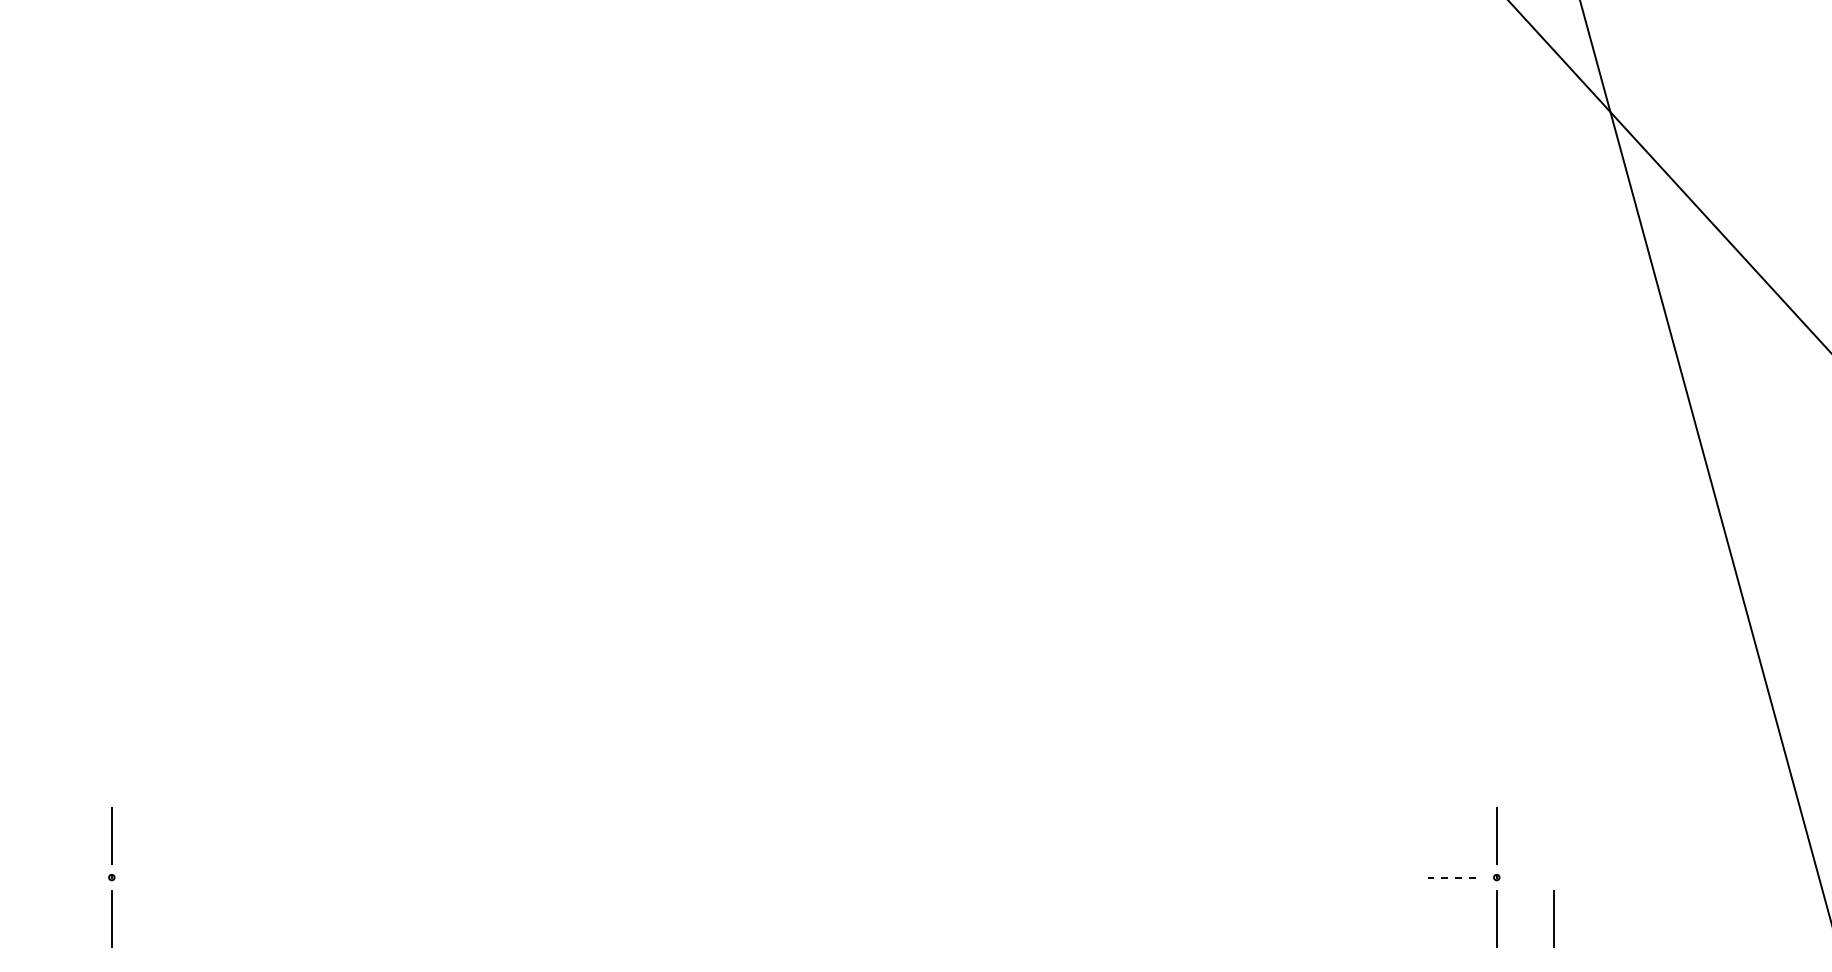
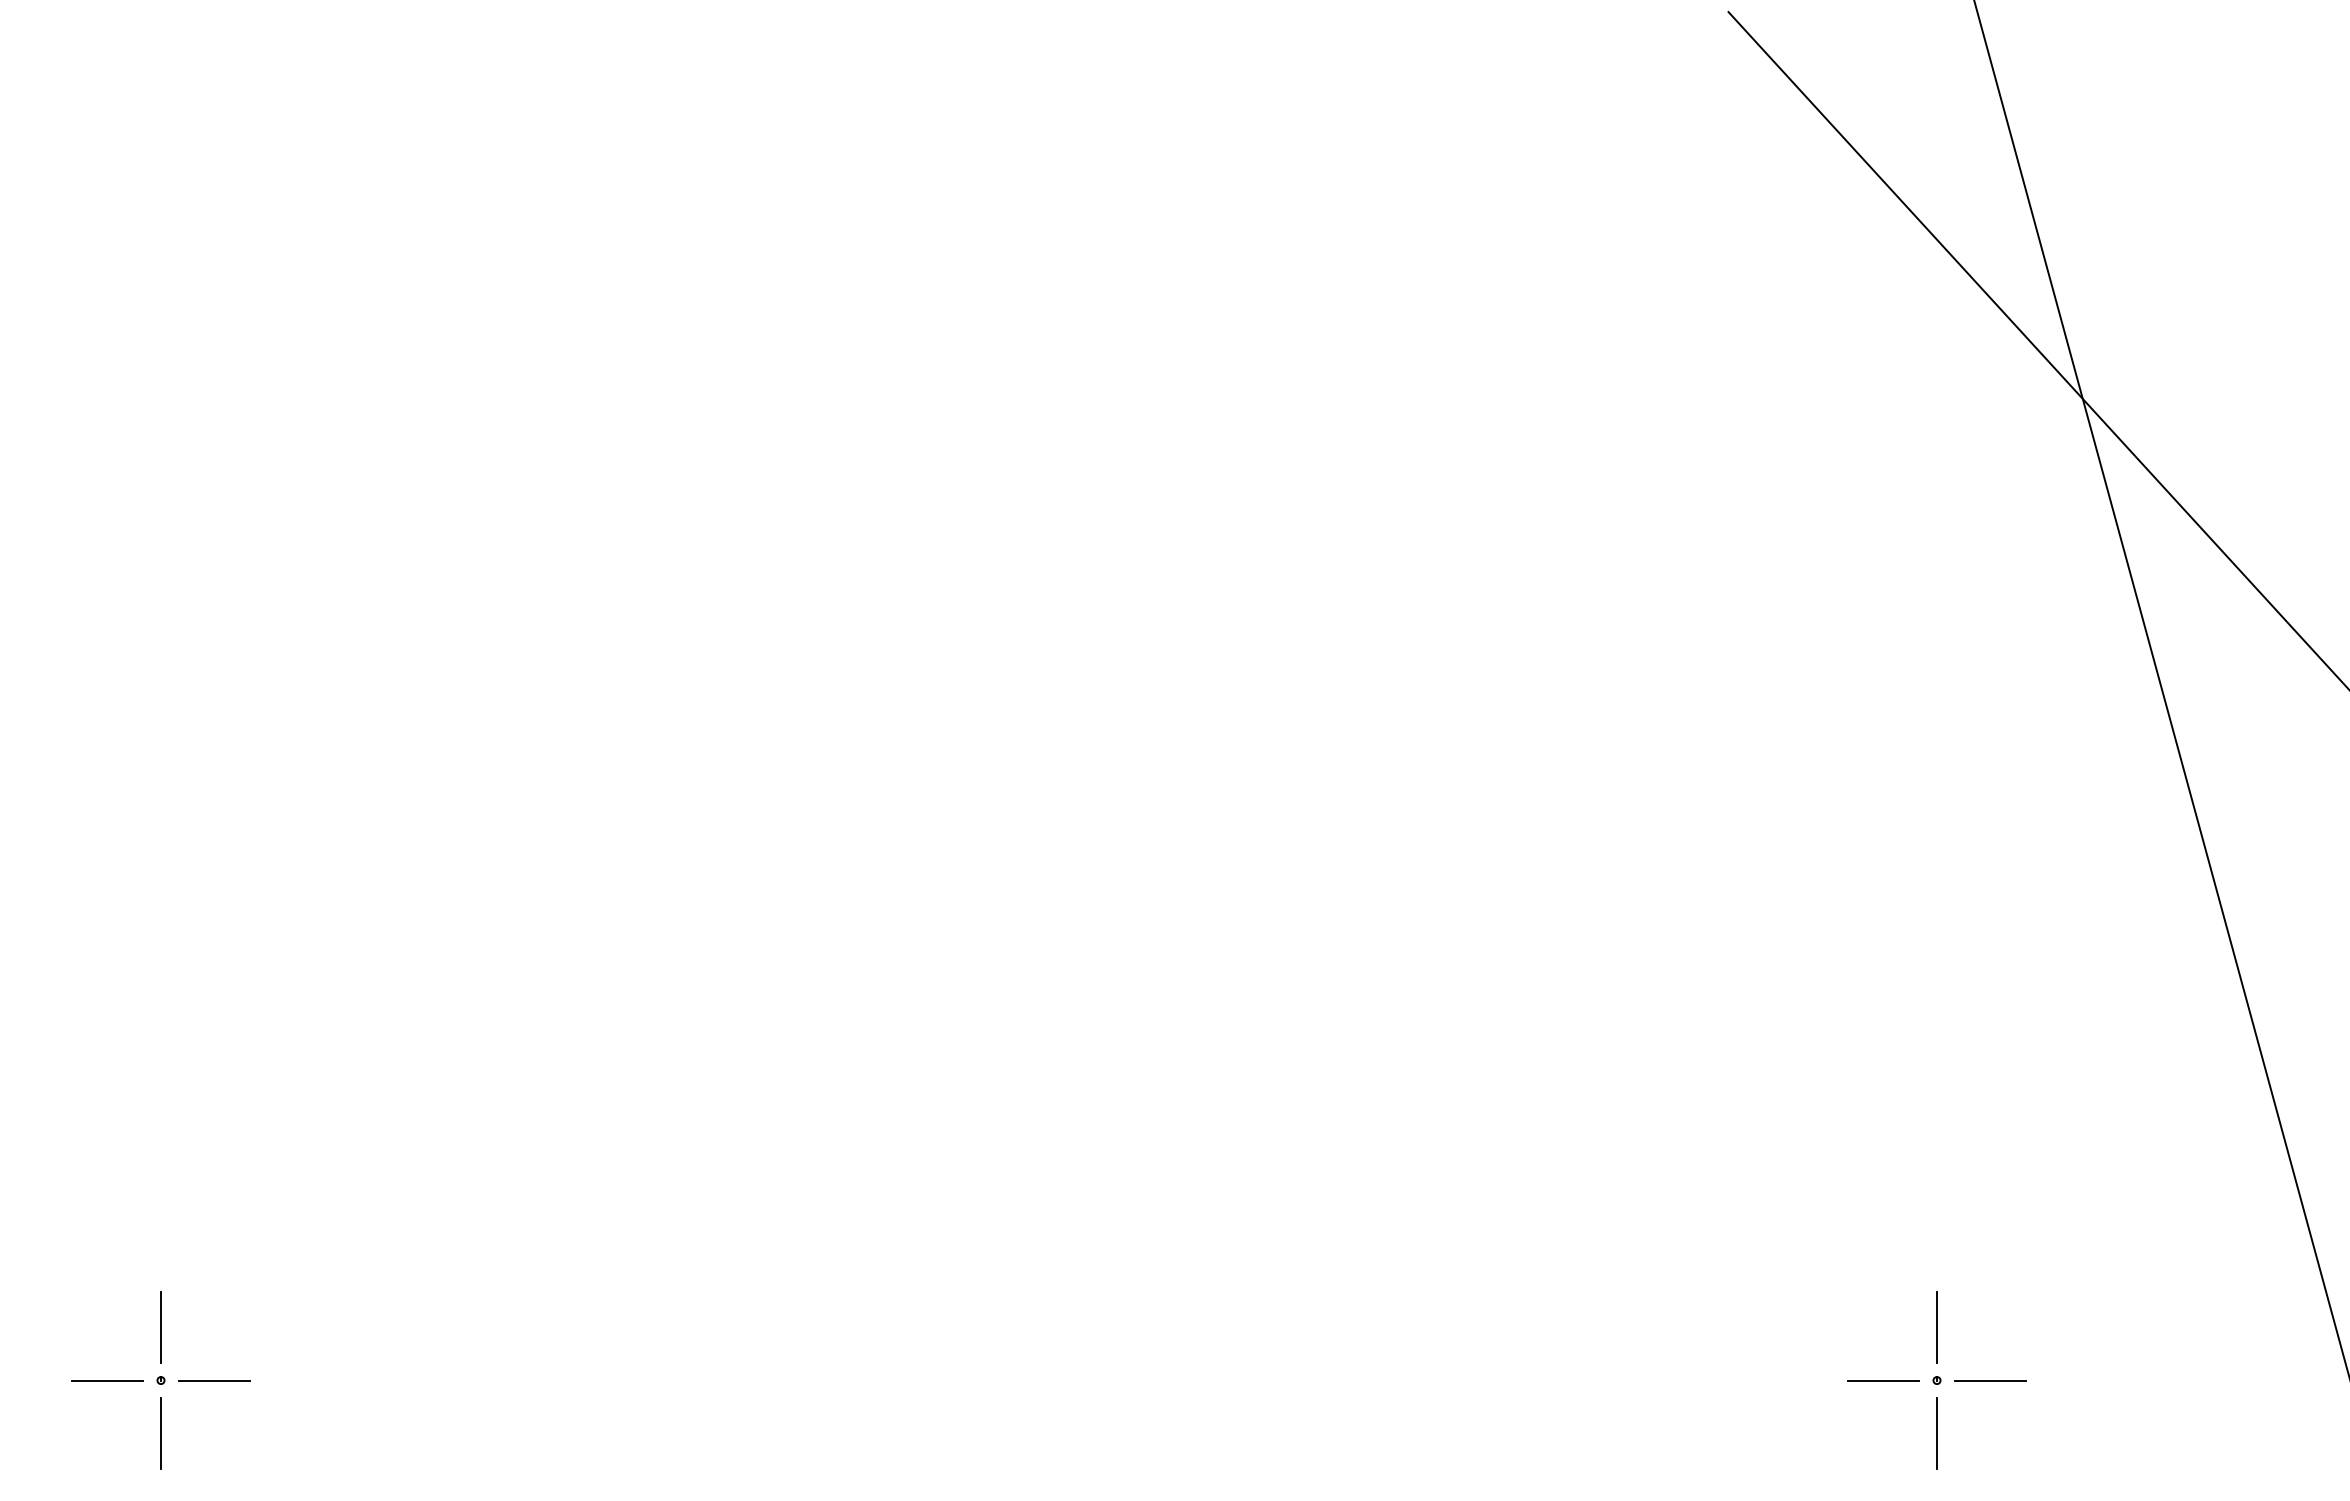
line: (70, 877) -> (107, 1380), added
line: (153, 877) -> (214, 1380), added
line: (1455, 877) -> (1883, 1380), dashed -> solid
line: (1537, 877) -> (1989, 1380), added
line: (1553, 918) -> (2009, 1433), removed

